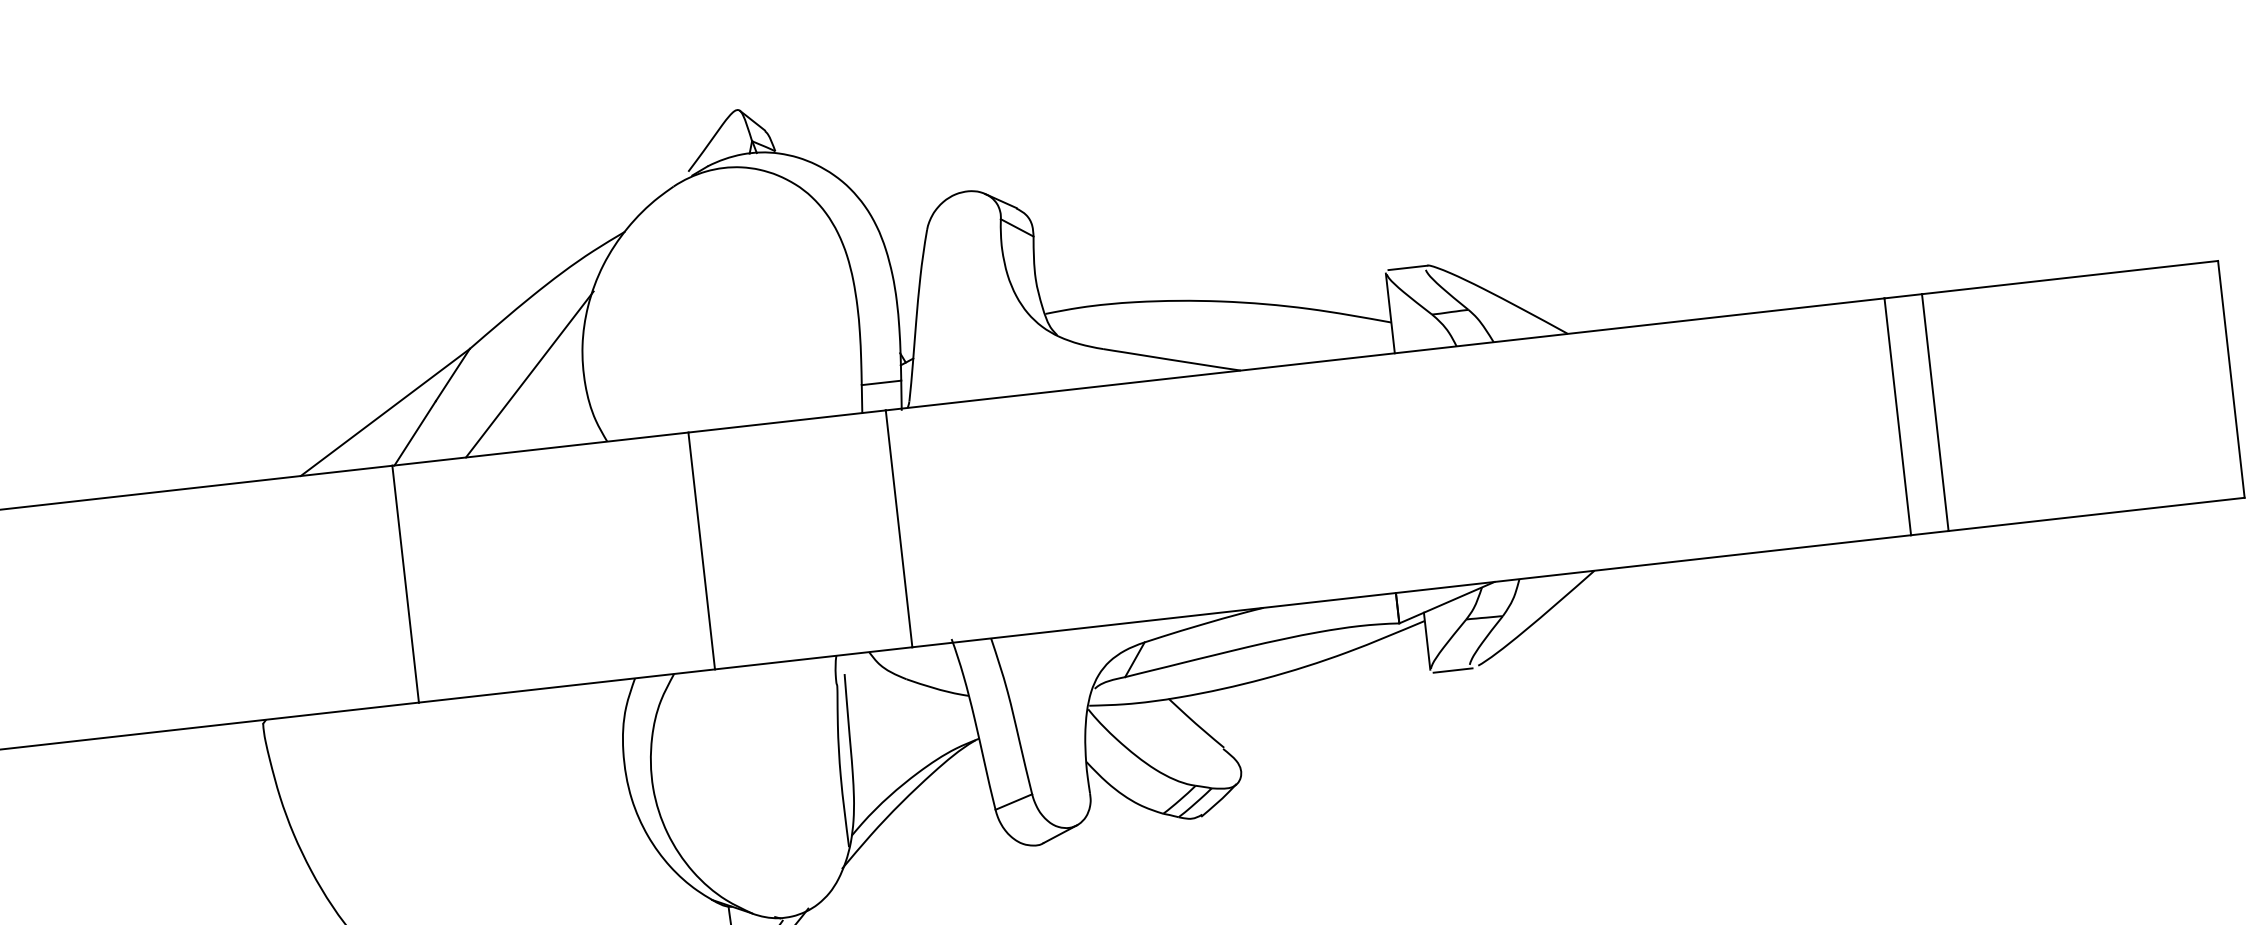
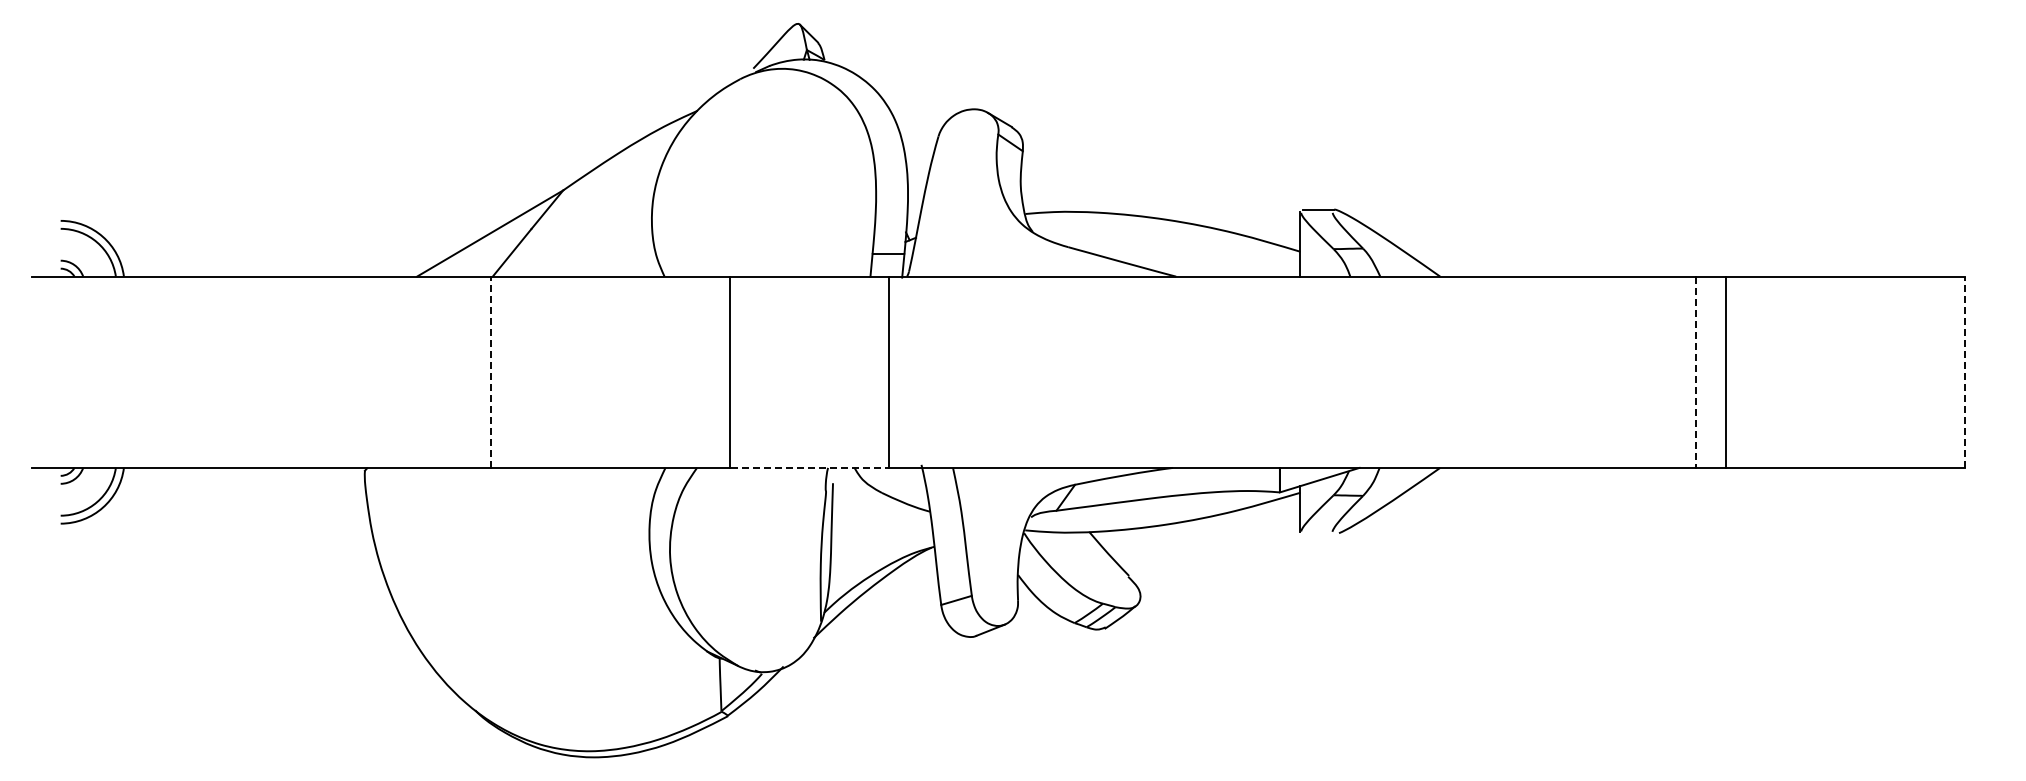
line: (529, 373) -> (608, 215), removed
line: (2231, 379) -> (1965, 372), solid -> dashed
line: (1897, 417) -> (1695, 372), solid -> dashed
line: (406, 584) -> (491, 372), solid -> dashed
line: (814, 657) -> (810, 467), solid -> dashed
line: (1452, 670) -> (1318, 534), removed

